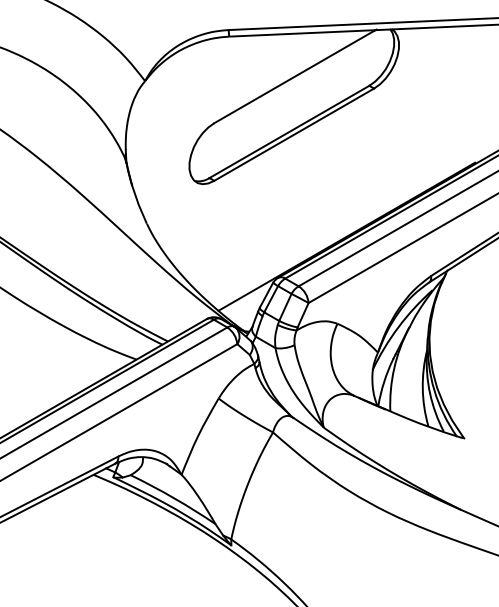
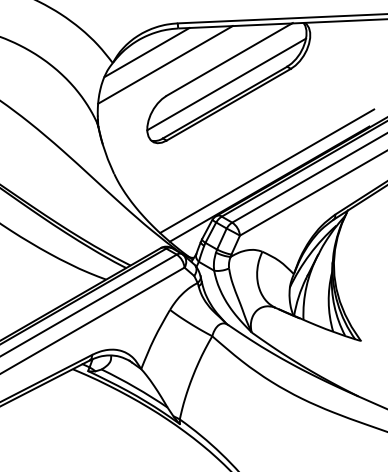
line: (188, 66) -> (146, 51), added
line: (212, 82) -> (165, 64), added
line: (291, 108) -> (226, 84), added
line: (344, 219) -> (267, 170), added

